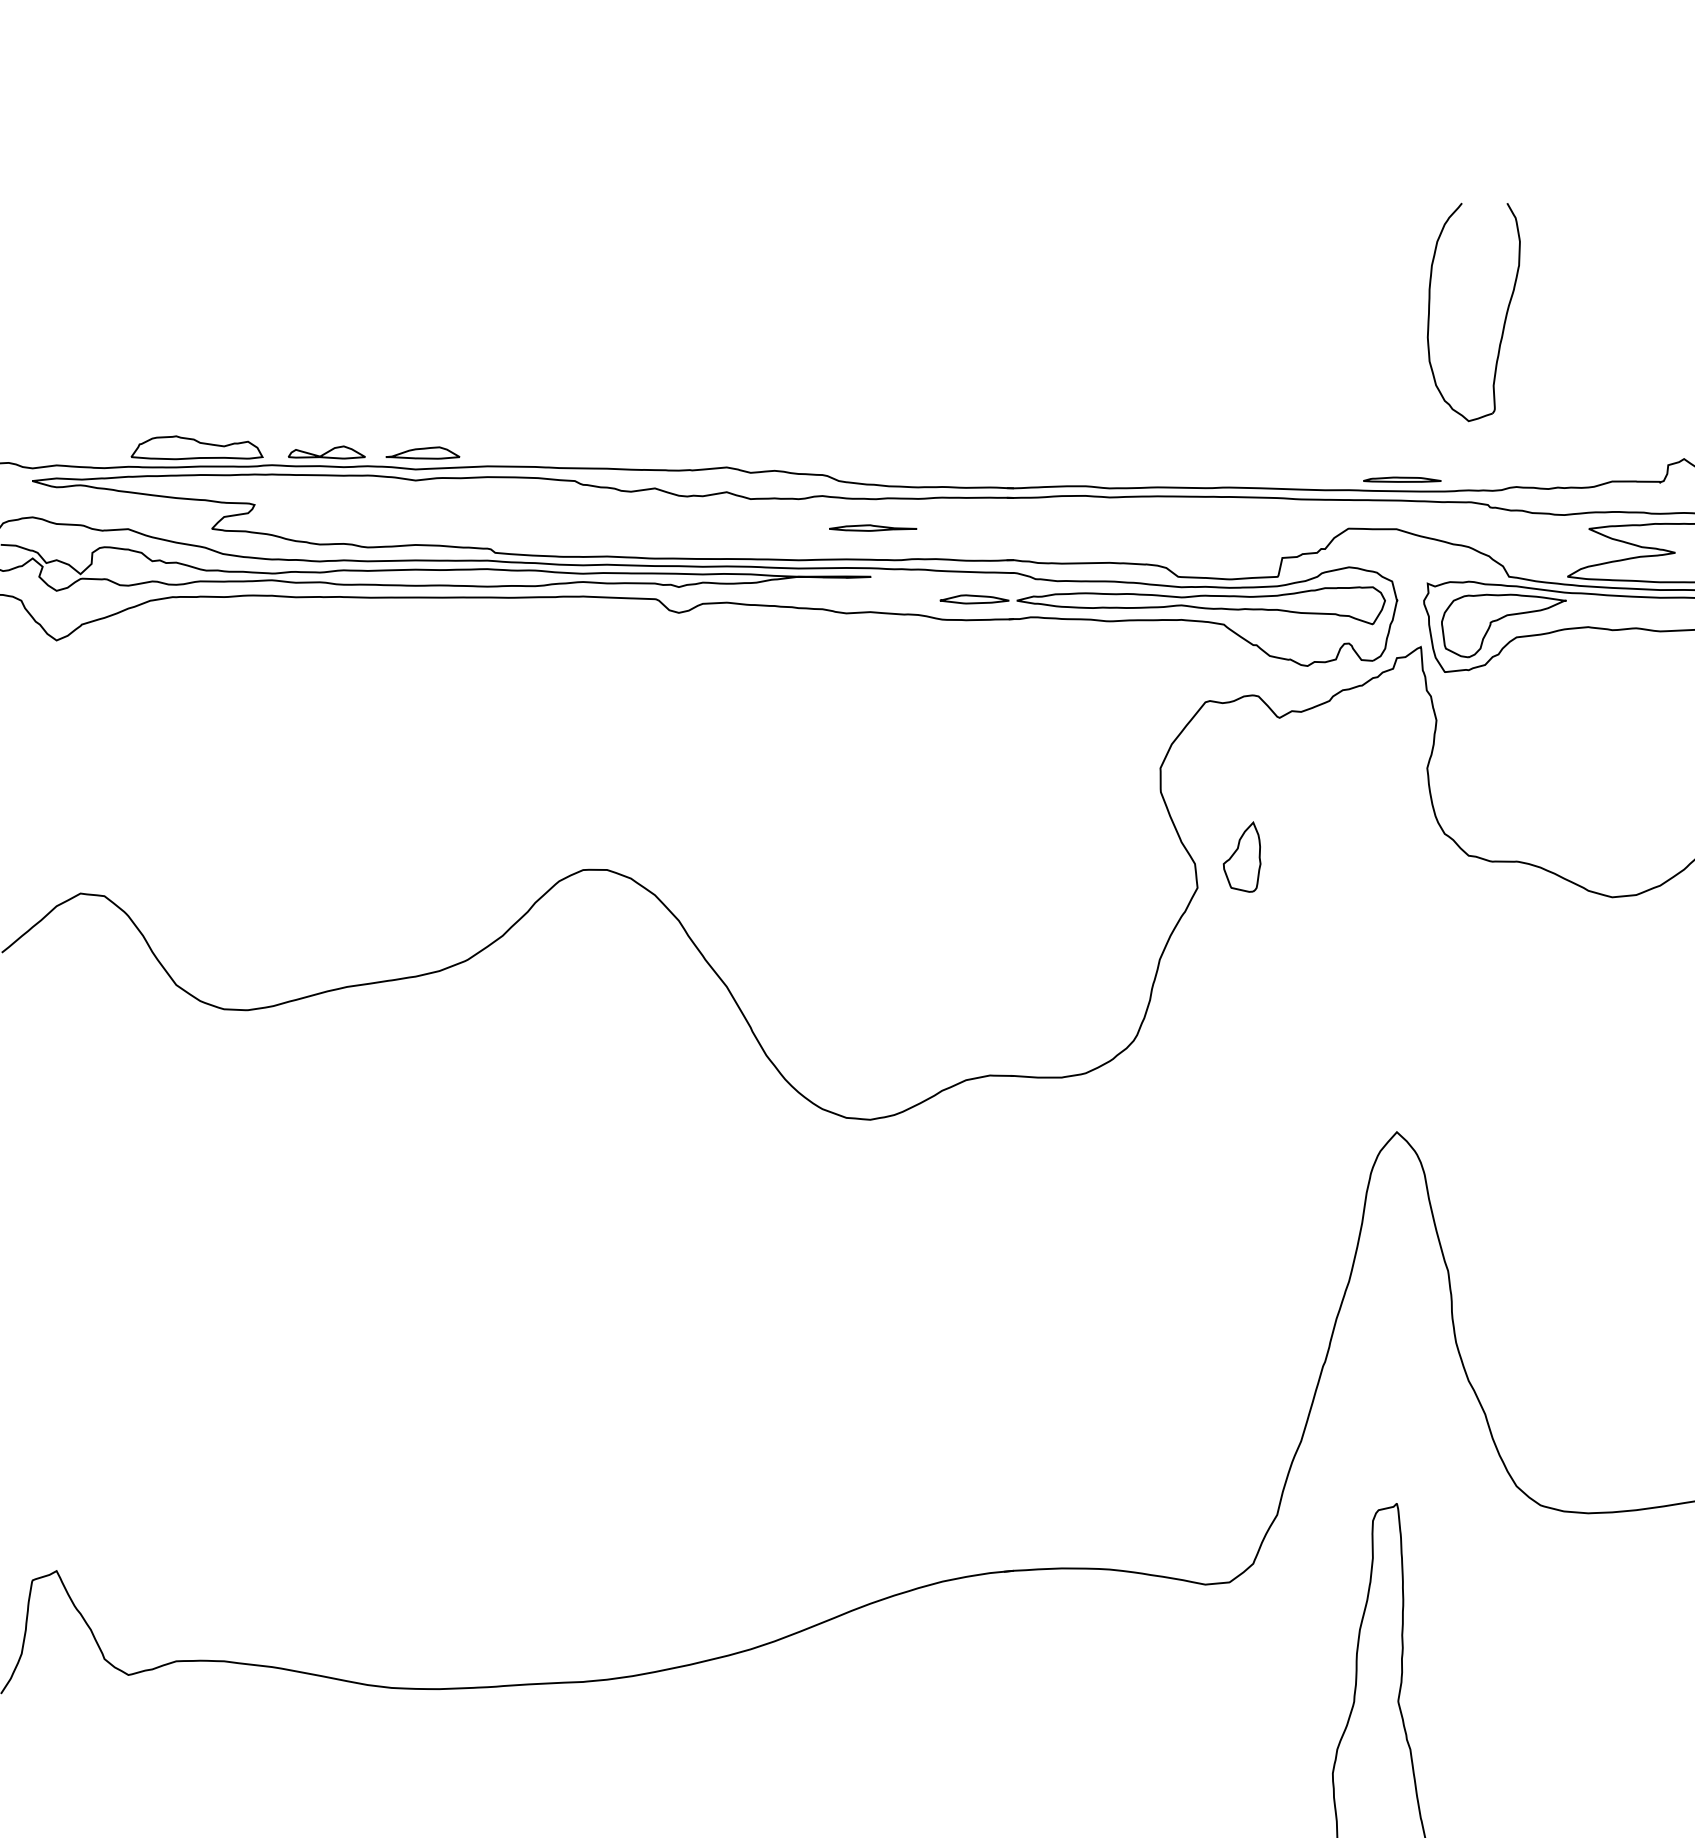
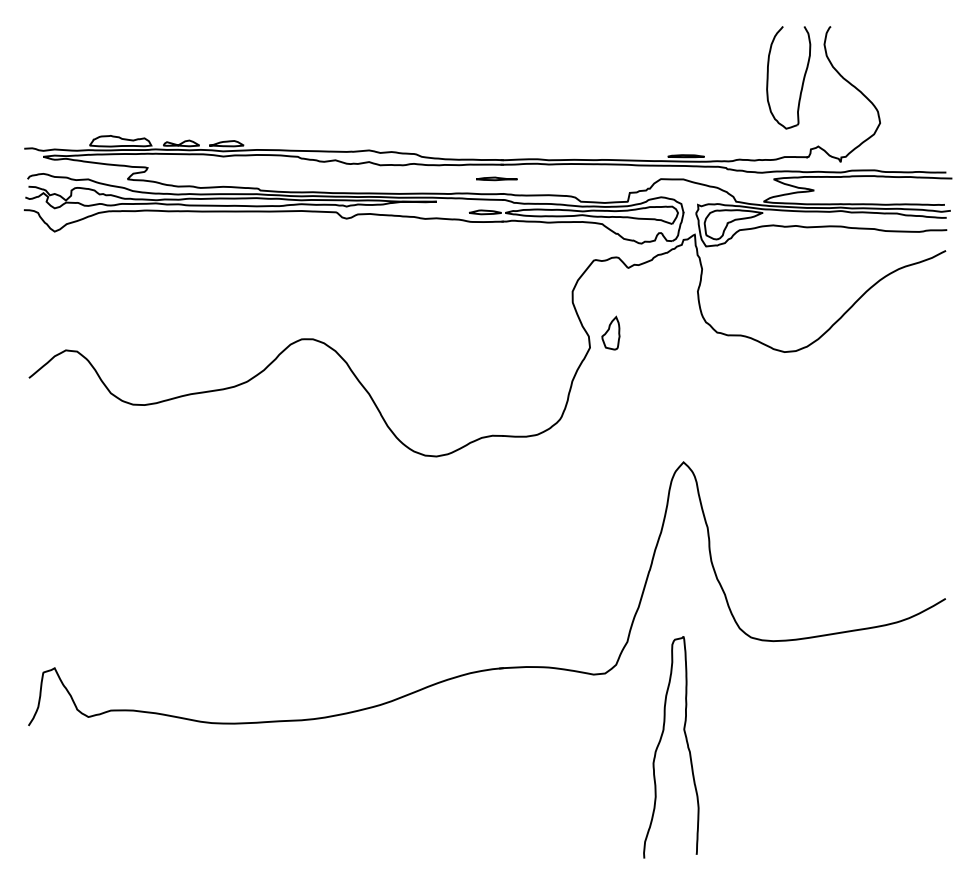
part: (1503, 318) -> (802, 80), moved
part: (872, 527) -> (496, 178), moved

